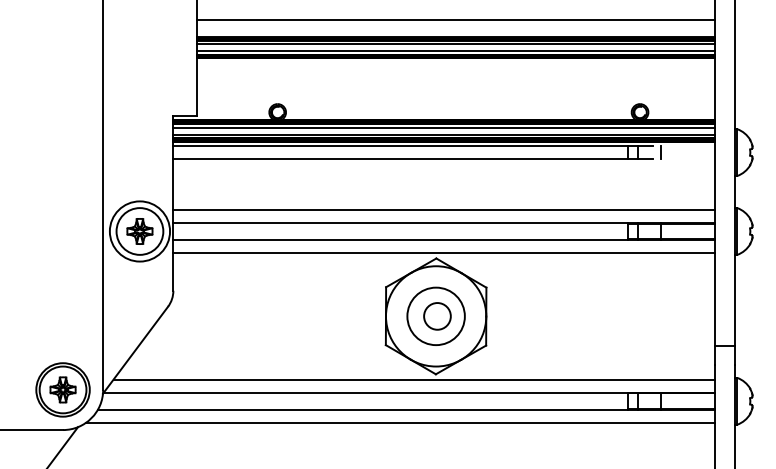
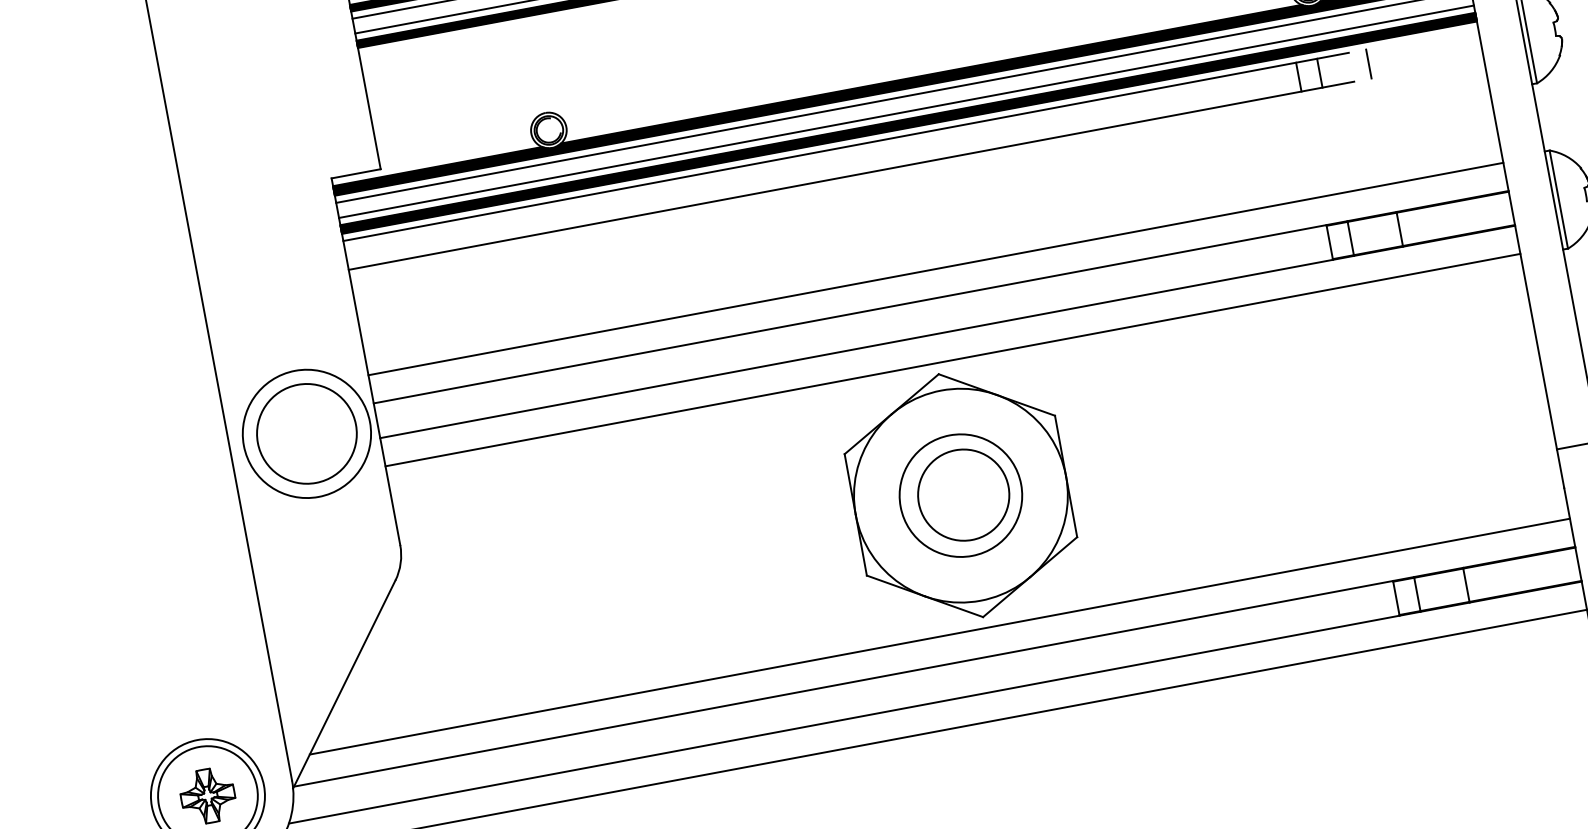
part: (139, 231) -> (305, 434), removed
circle: (437, 316) -> (963, 495), size x1.6

